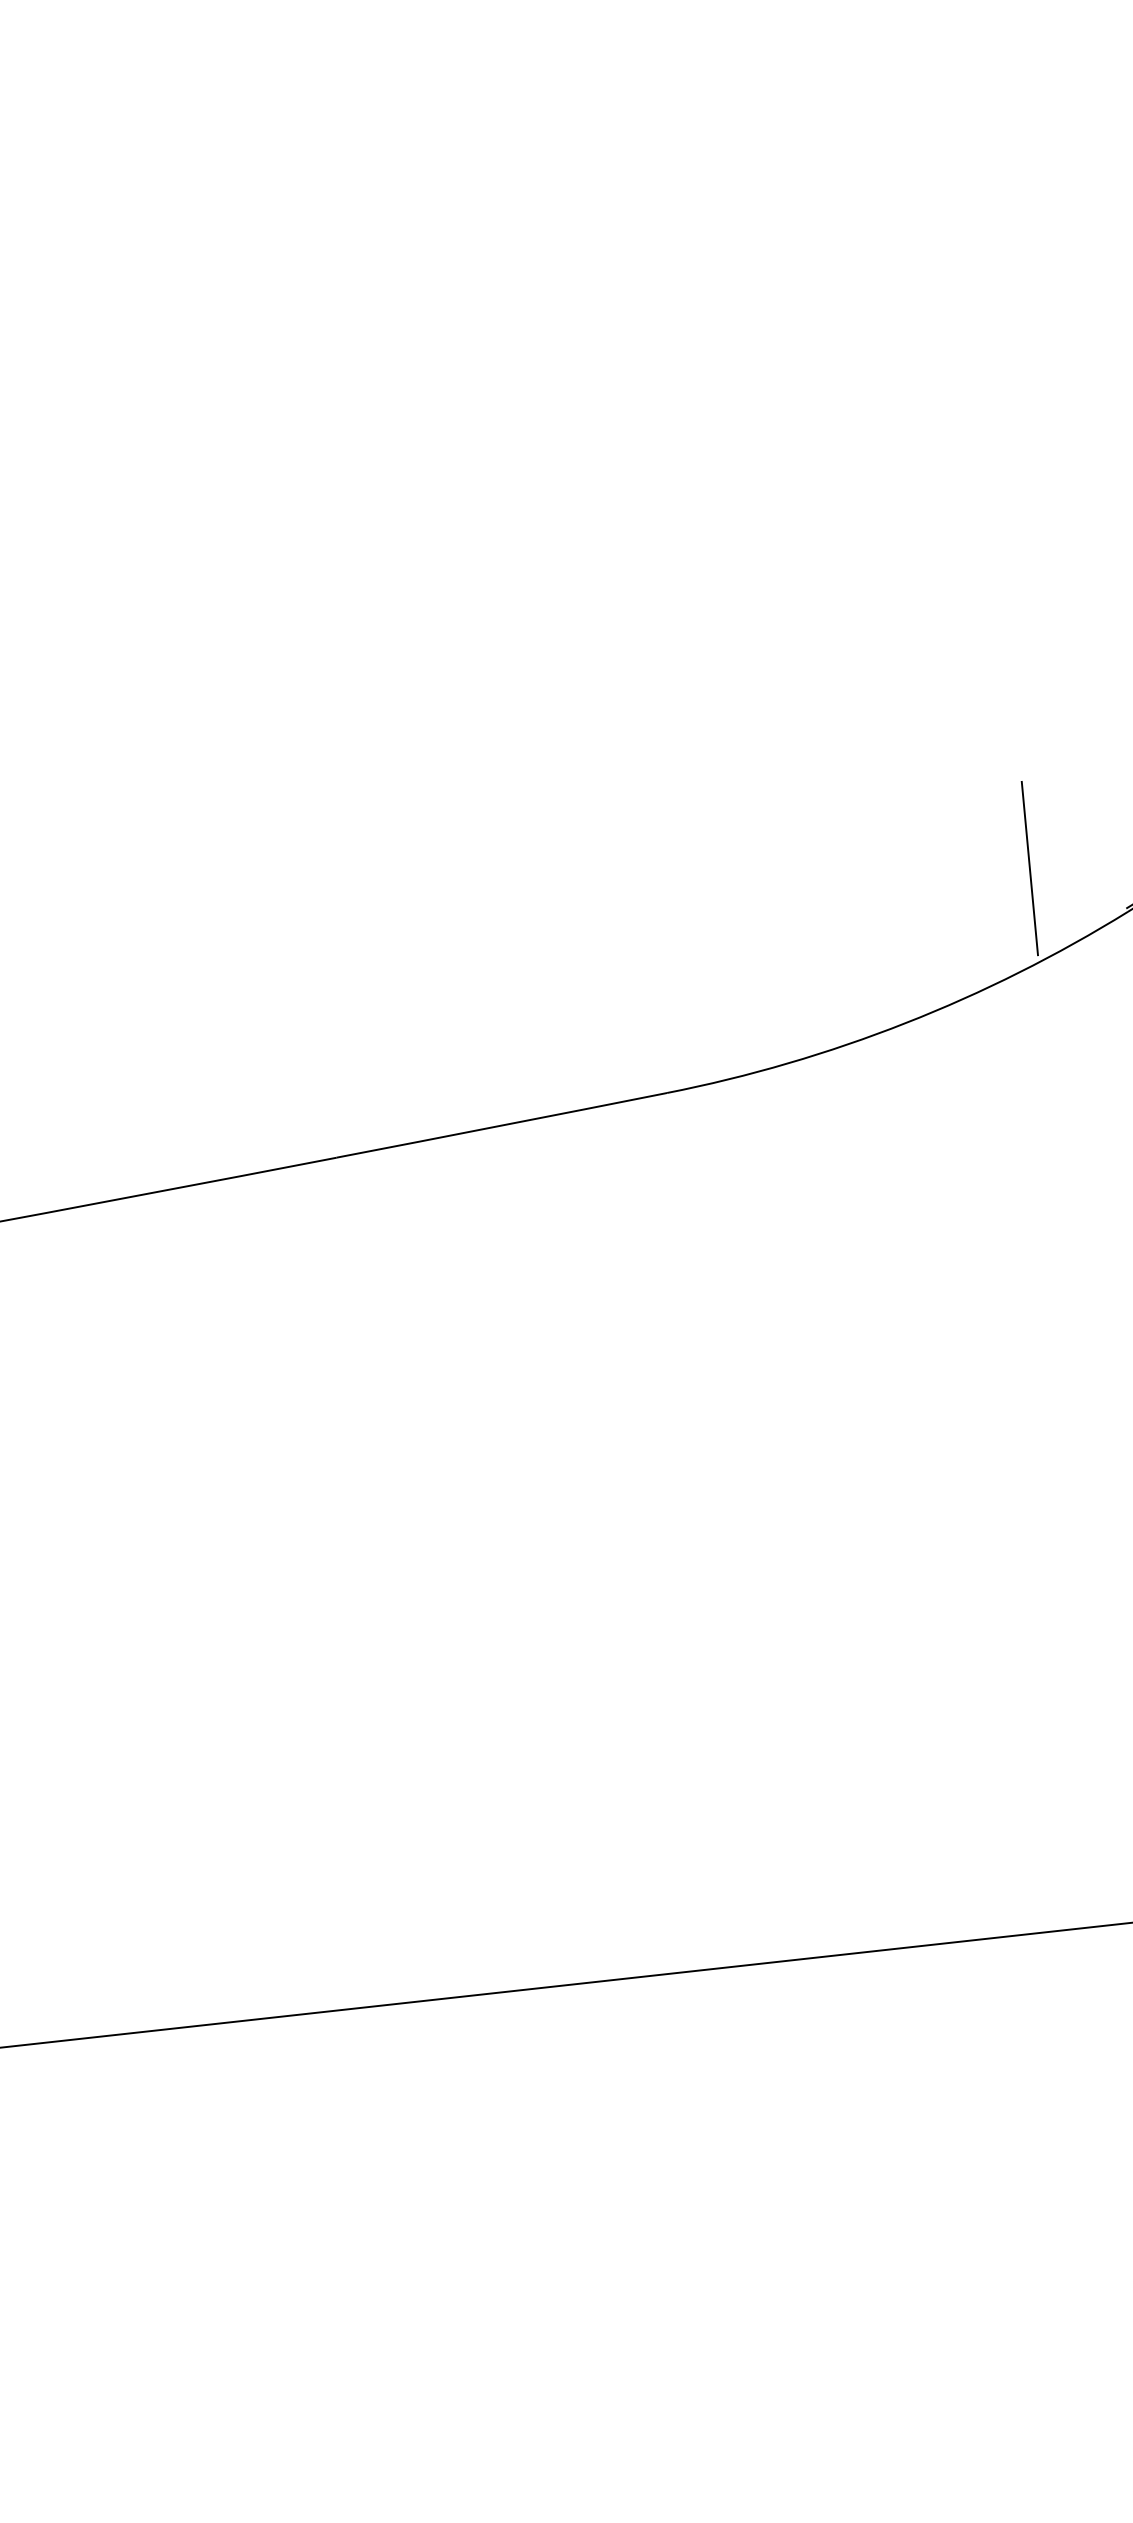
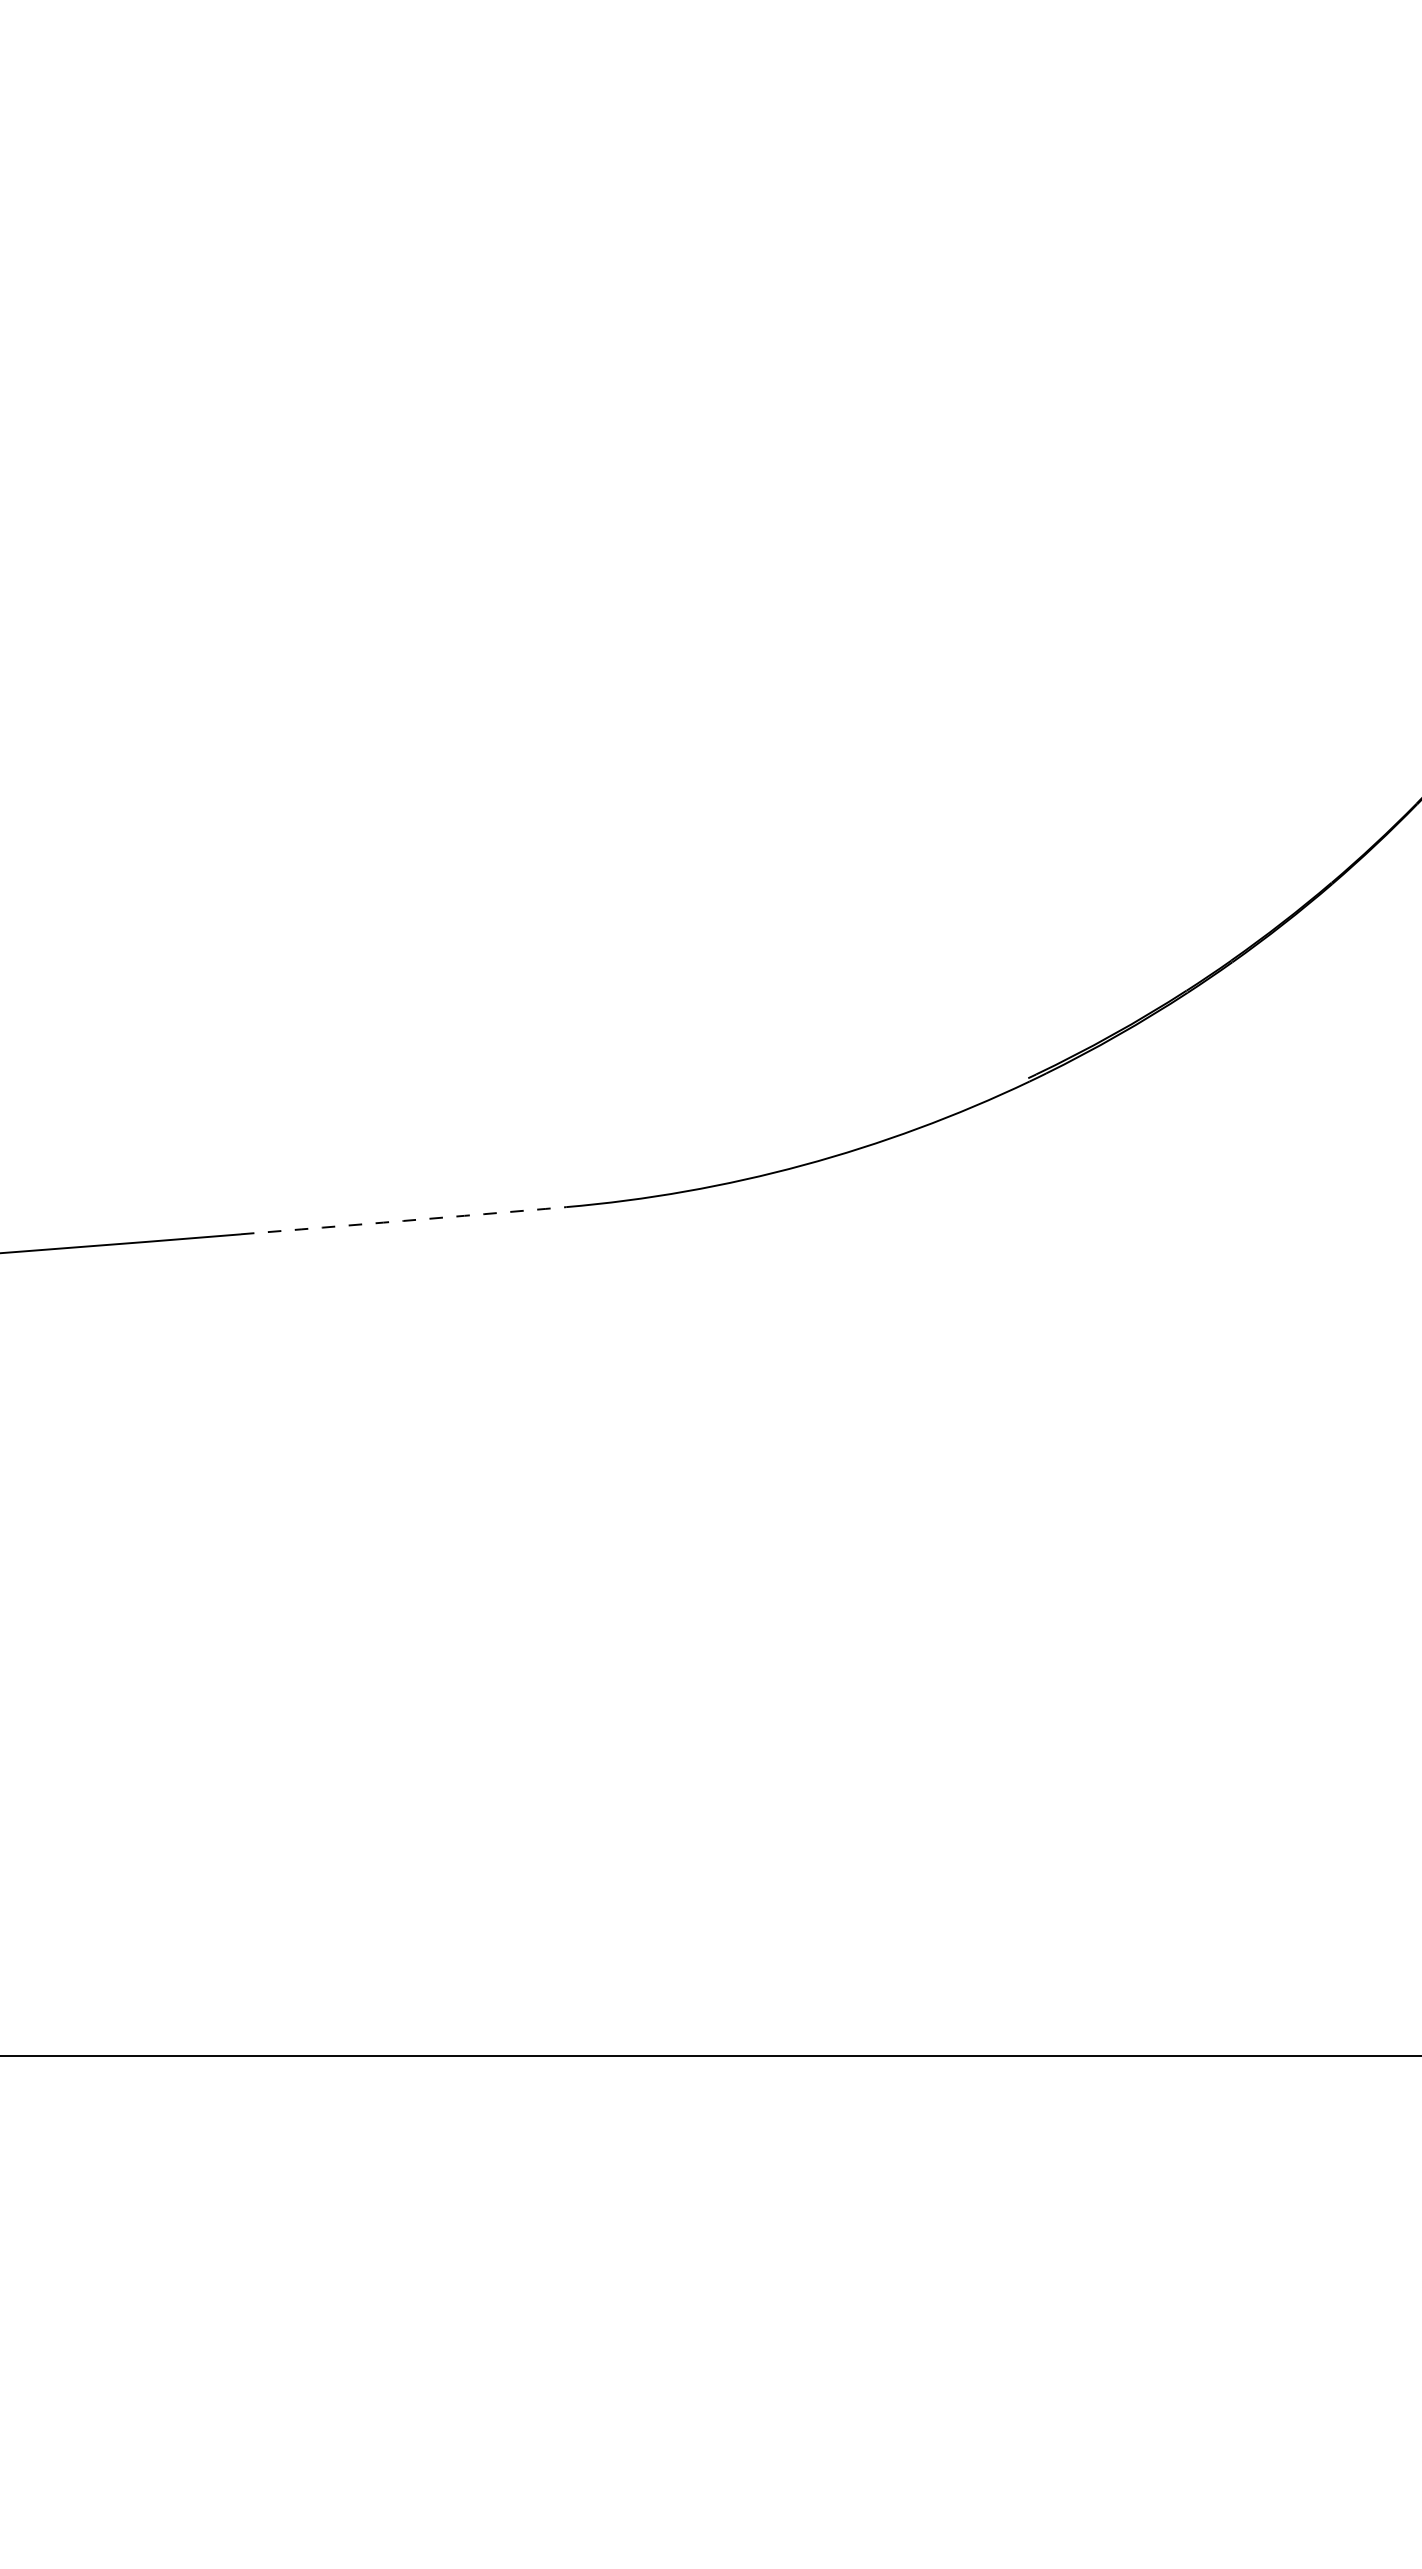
line: (1029, 868) -> (939, 1029), removed
arc: (501, 1125) -> (403, 1220), solid -> dashed

